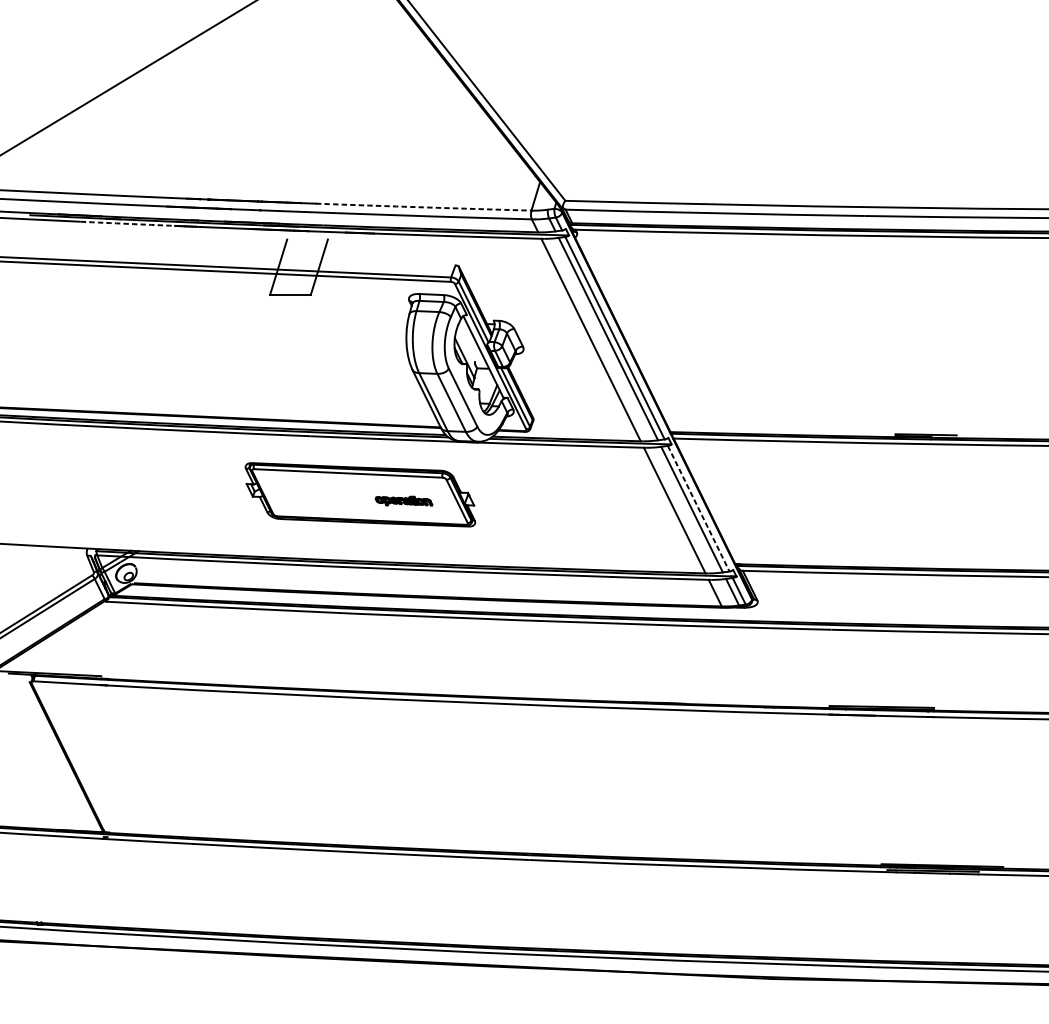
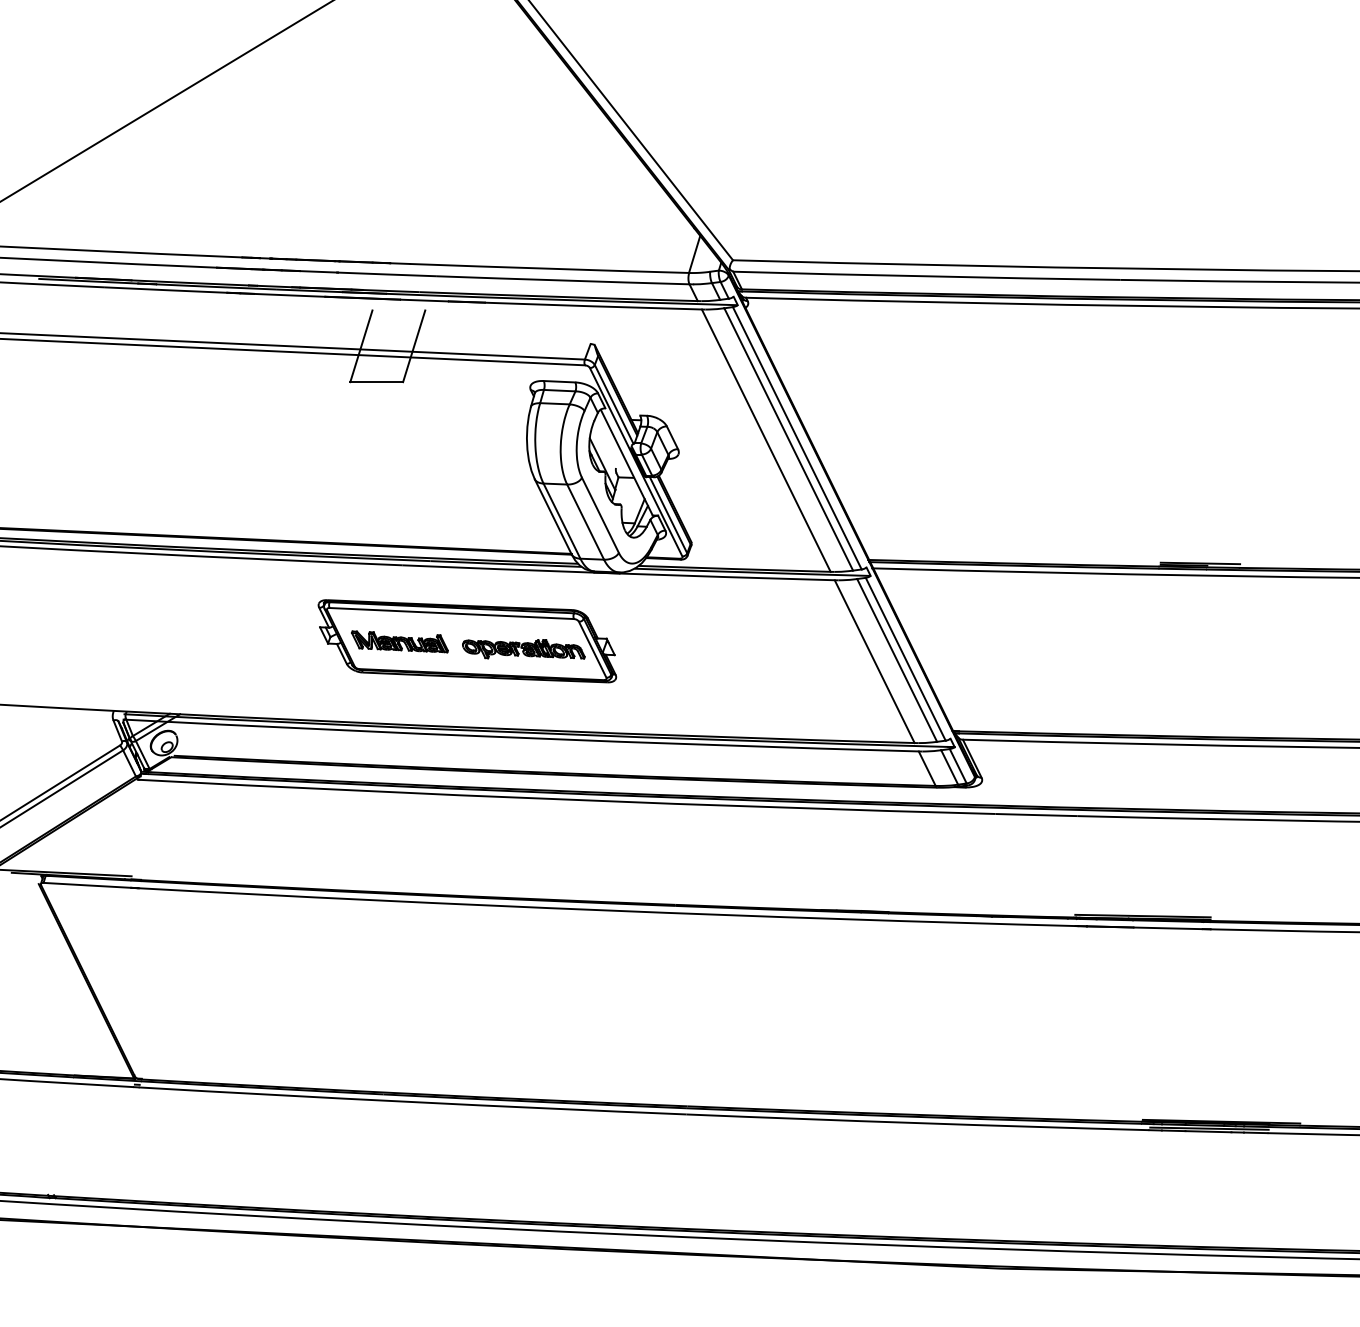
arc: (423, 207) -> (549, 268), dashed -> solid
arc: (128, 224) -> (166, 290), dashed -> solid
part: (308, 495) -> (399, 641), added
part: (403, 501) -> (523, 649), size x1.67
line: (698, 508) -> (905, 659), dashed -> solid

